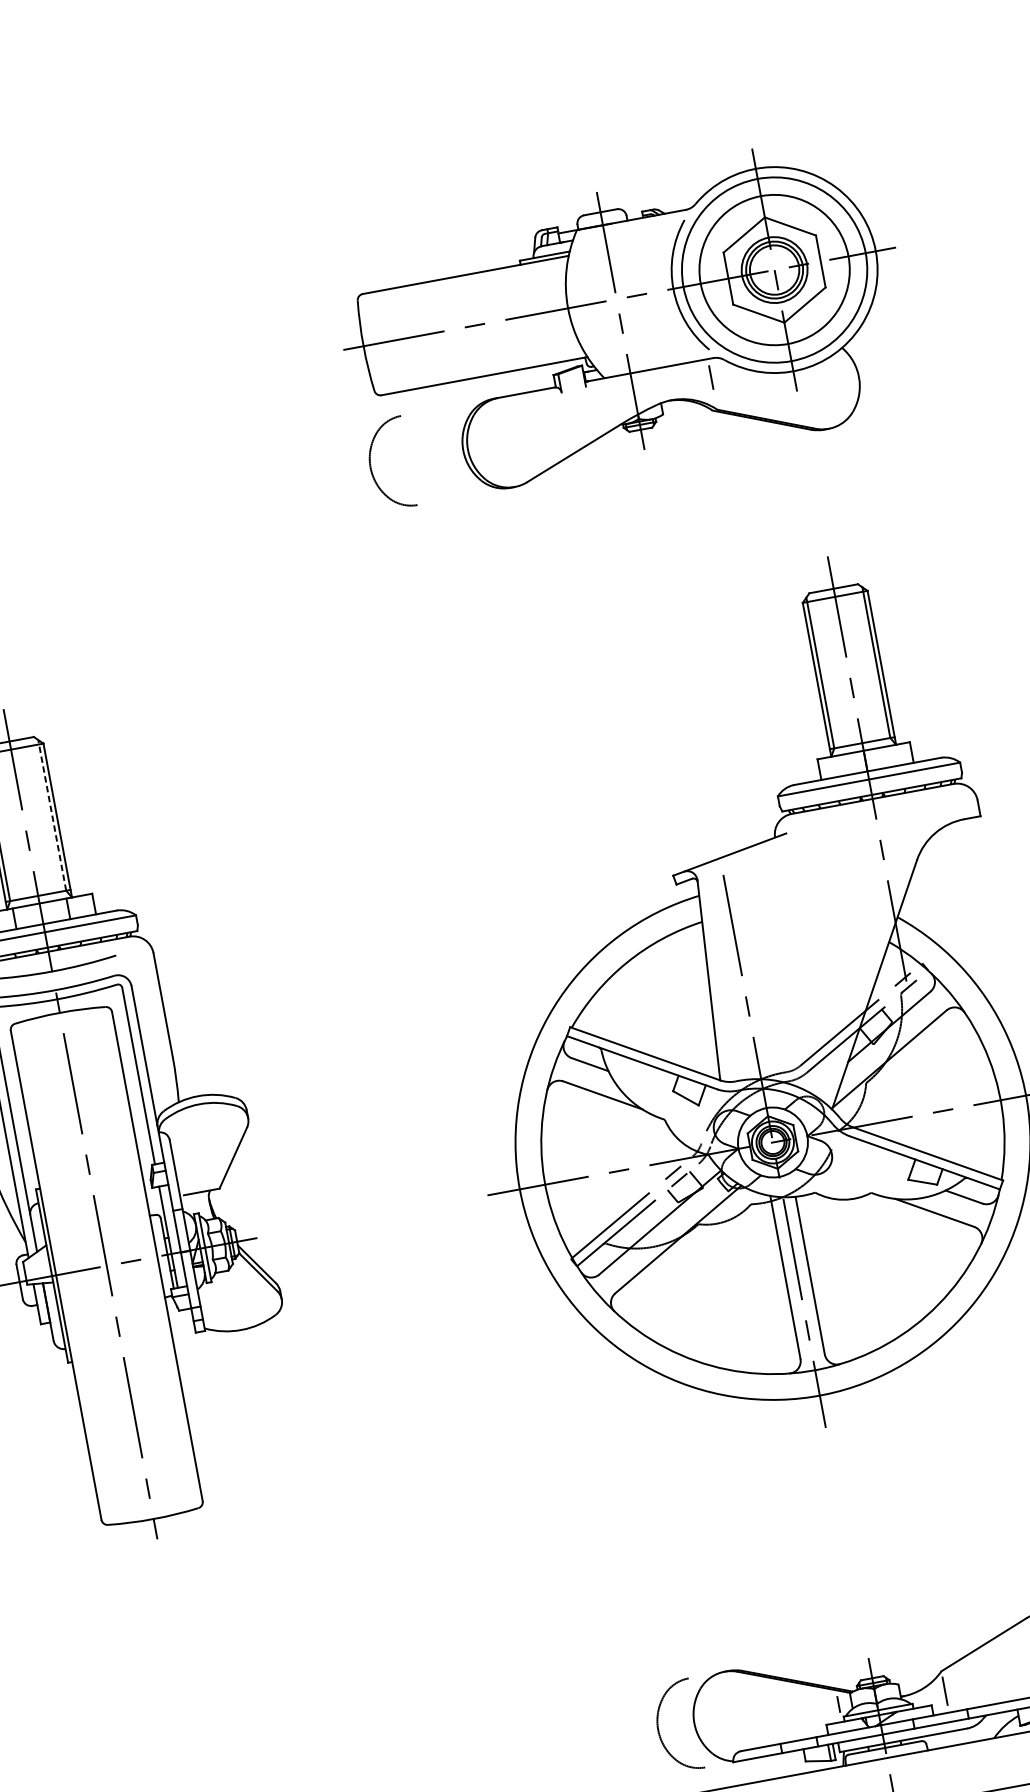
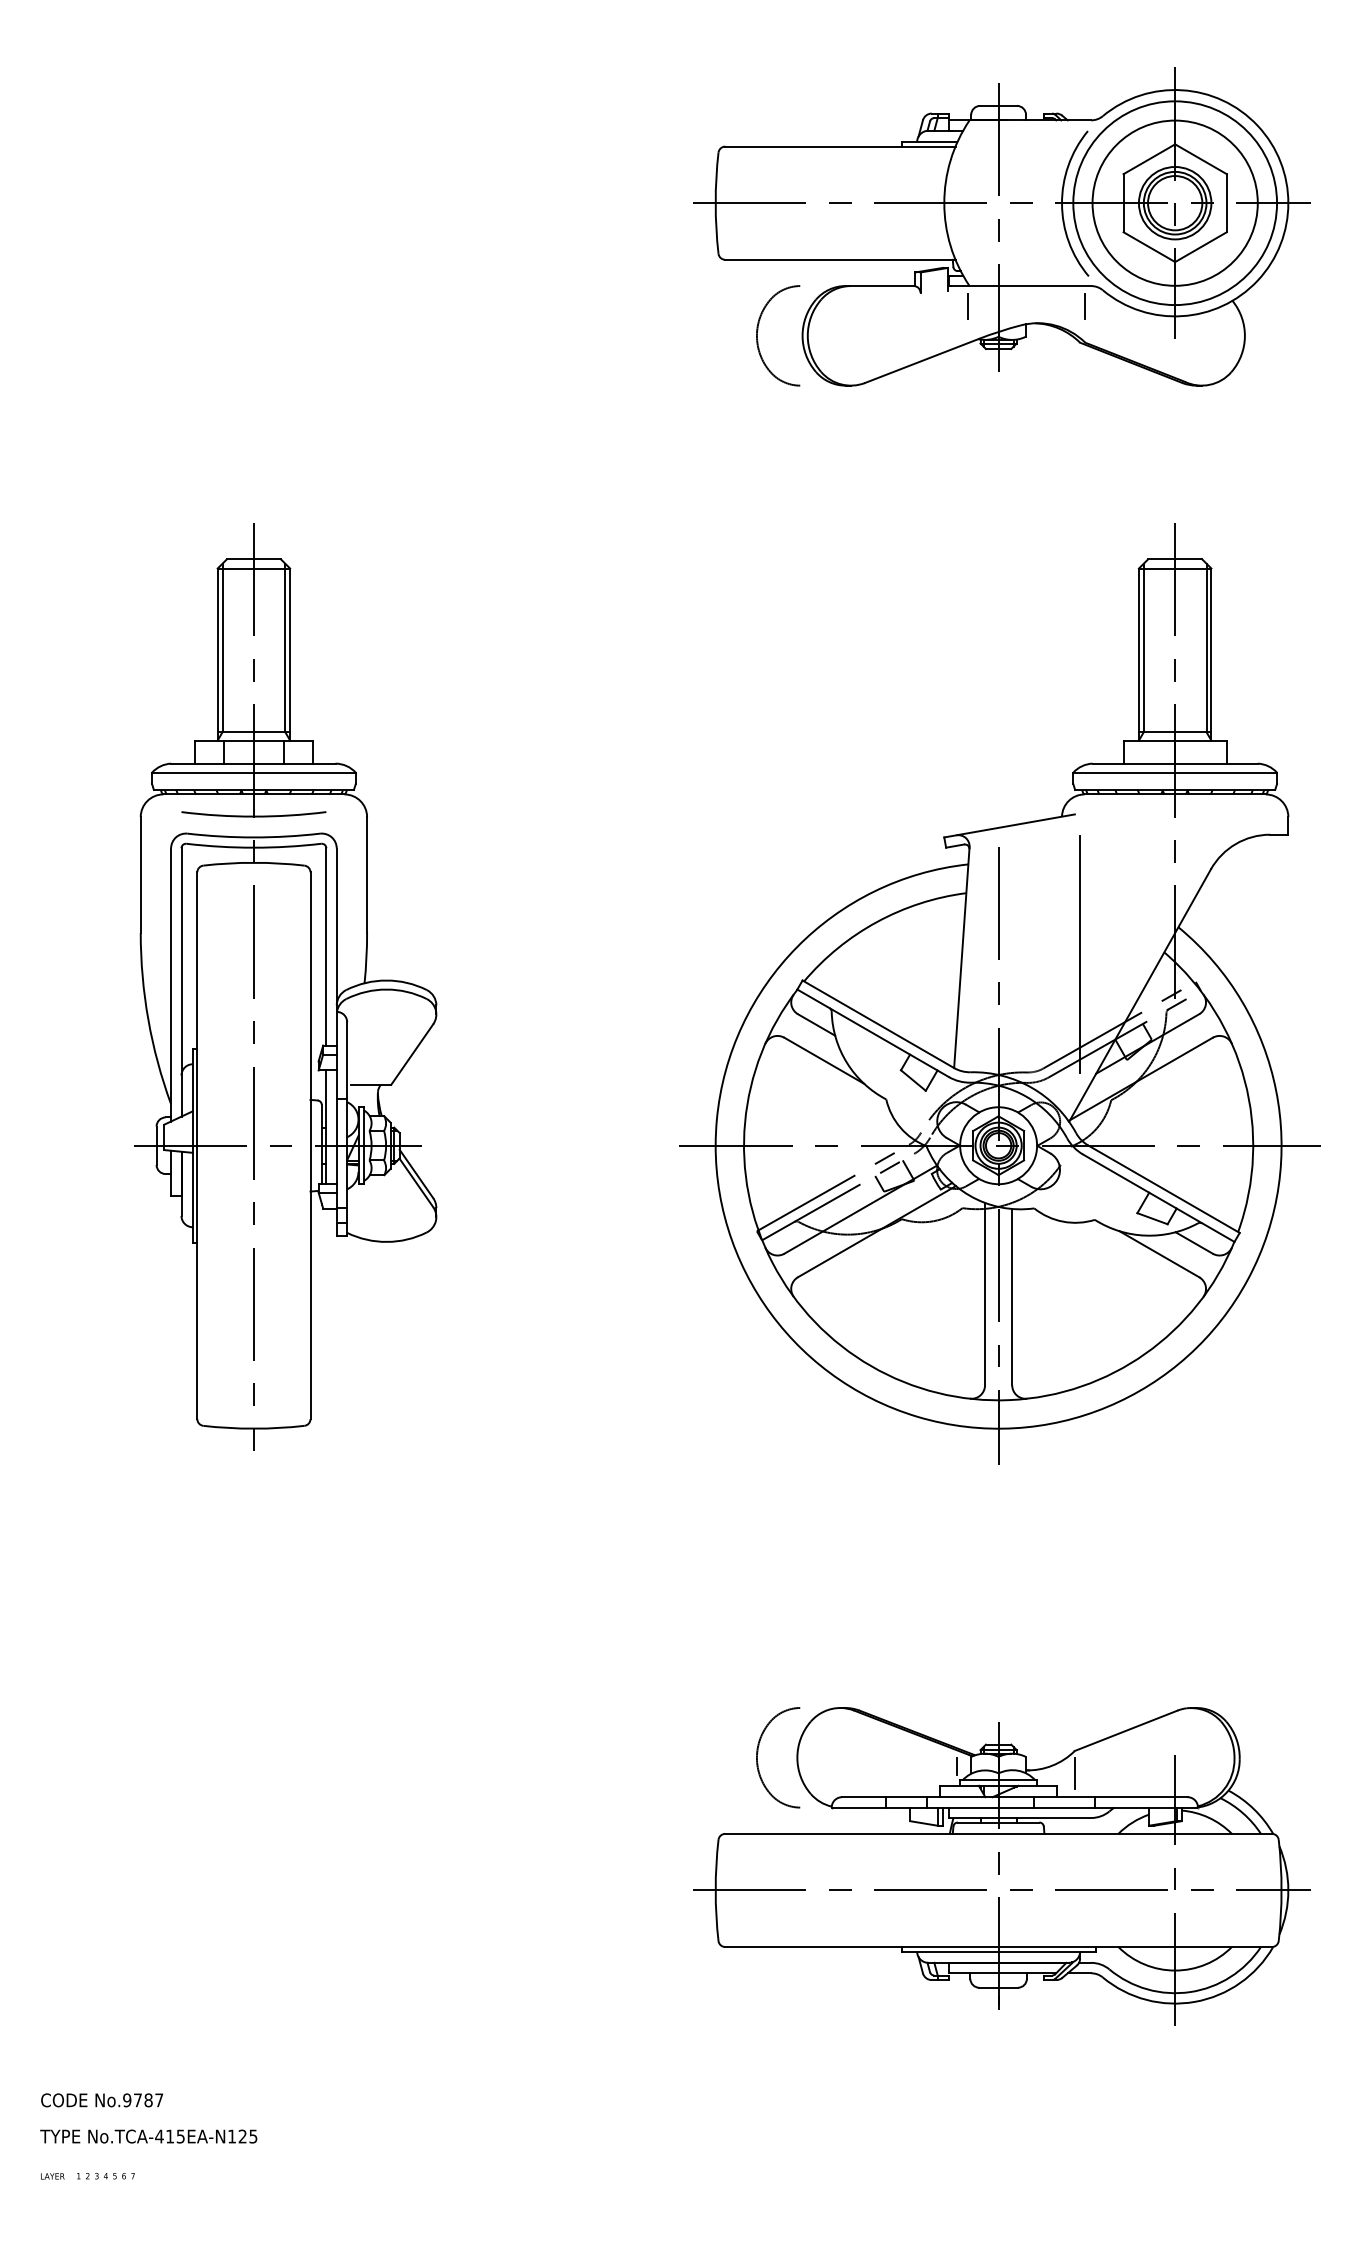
line: (605, 396) -> (967, 306), added
part: (371, 462) -> (758, 330), moved
line: (52, 815) -> (285, 647), dashed -> solid
line: (814, 957) -> (1080, 954), added

